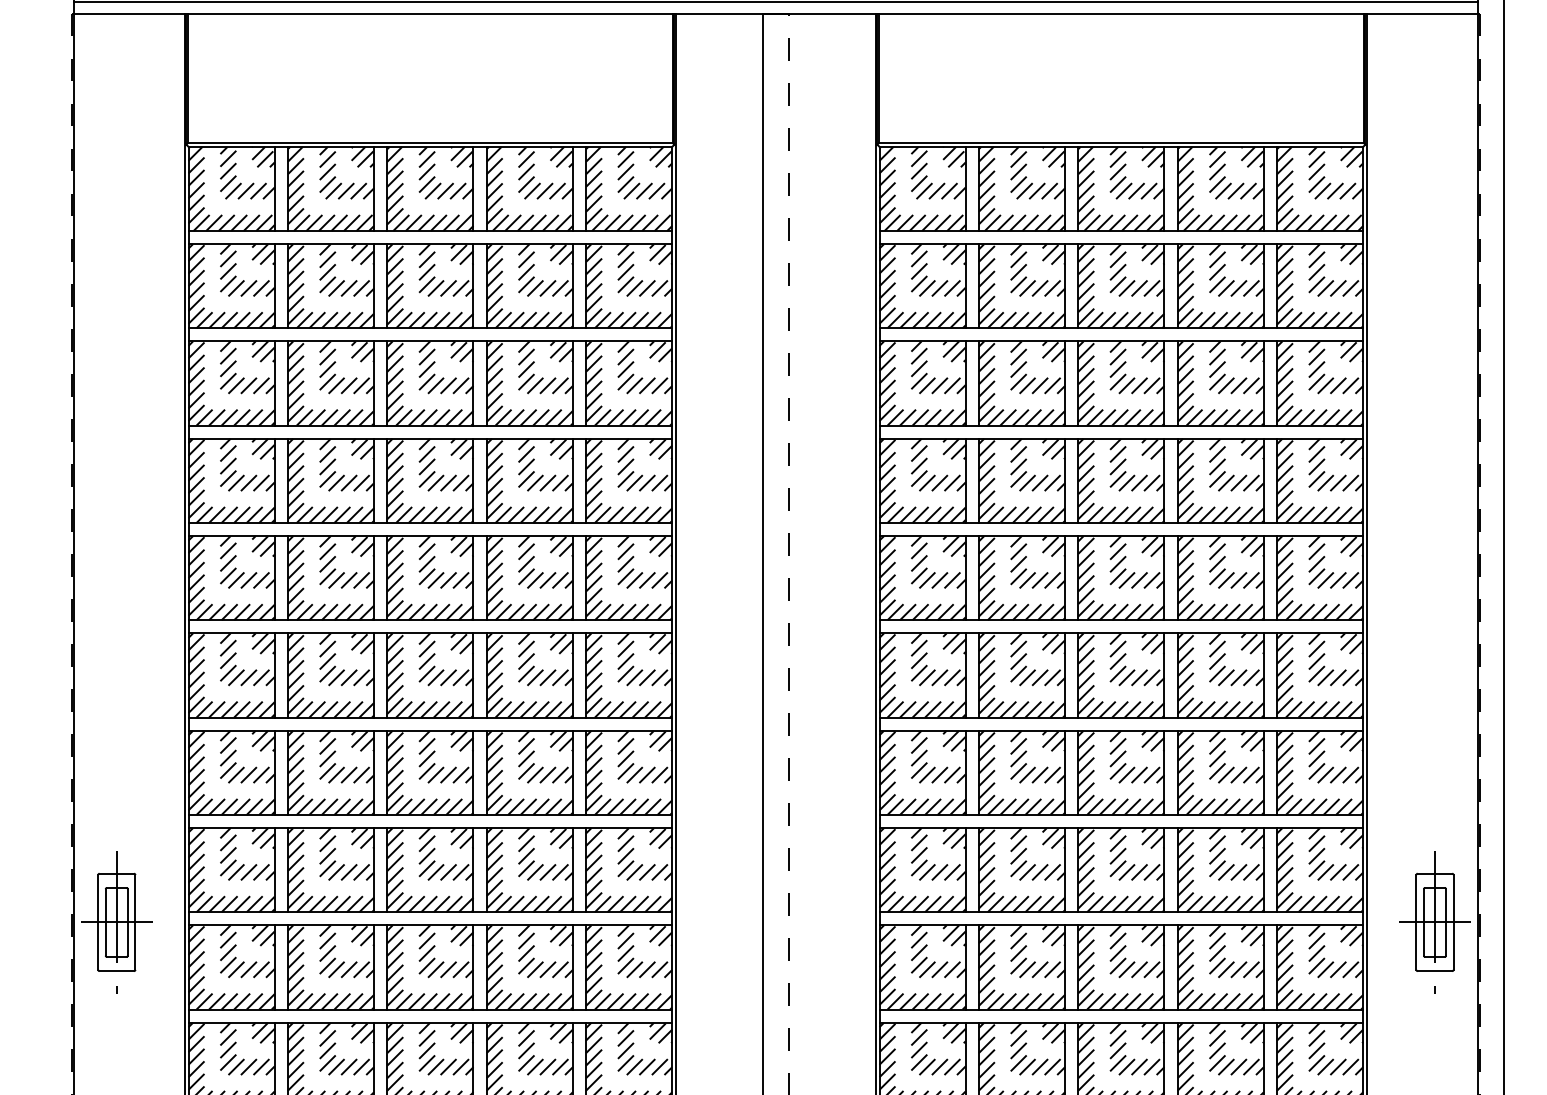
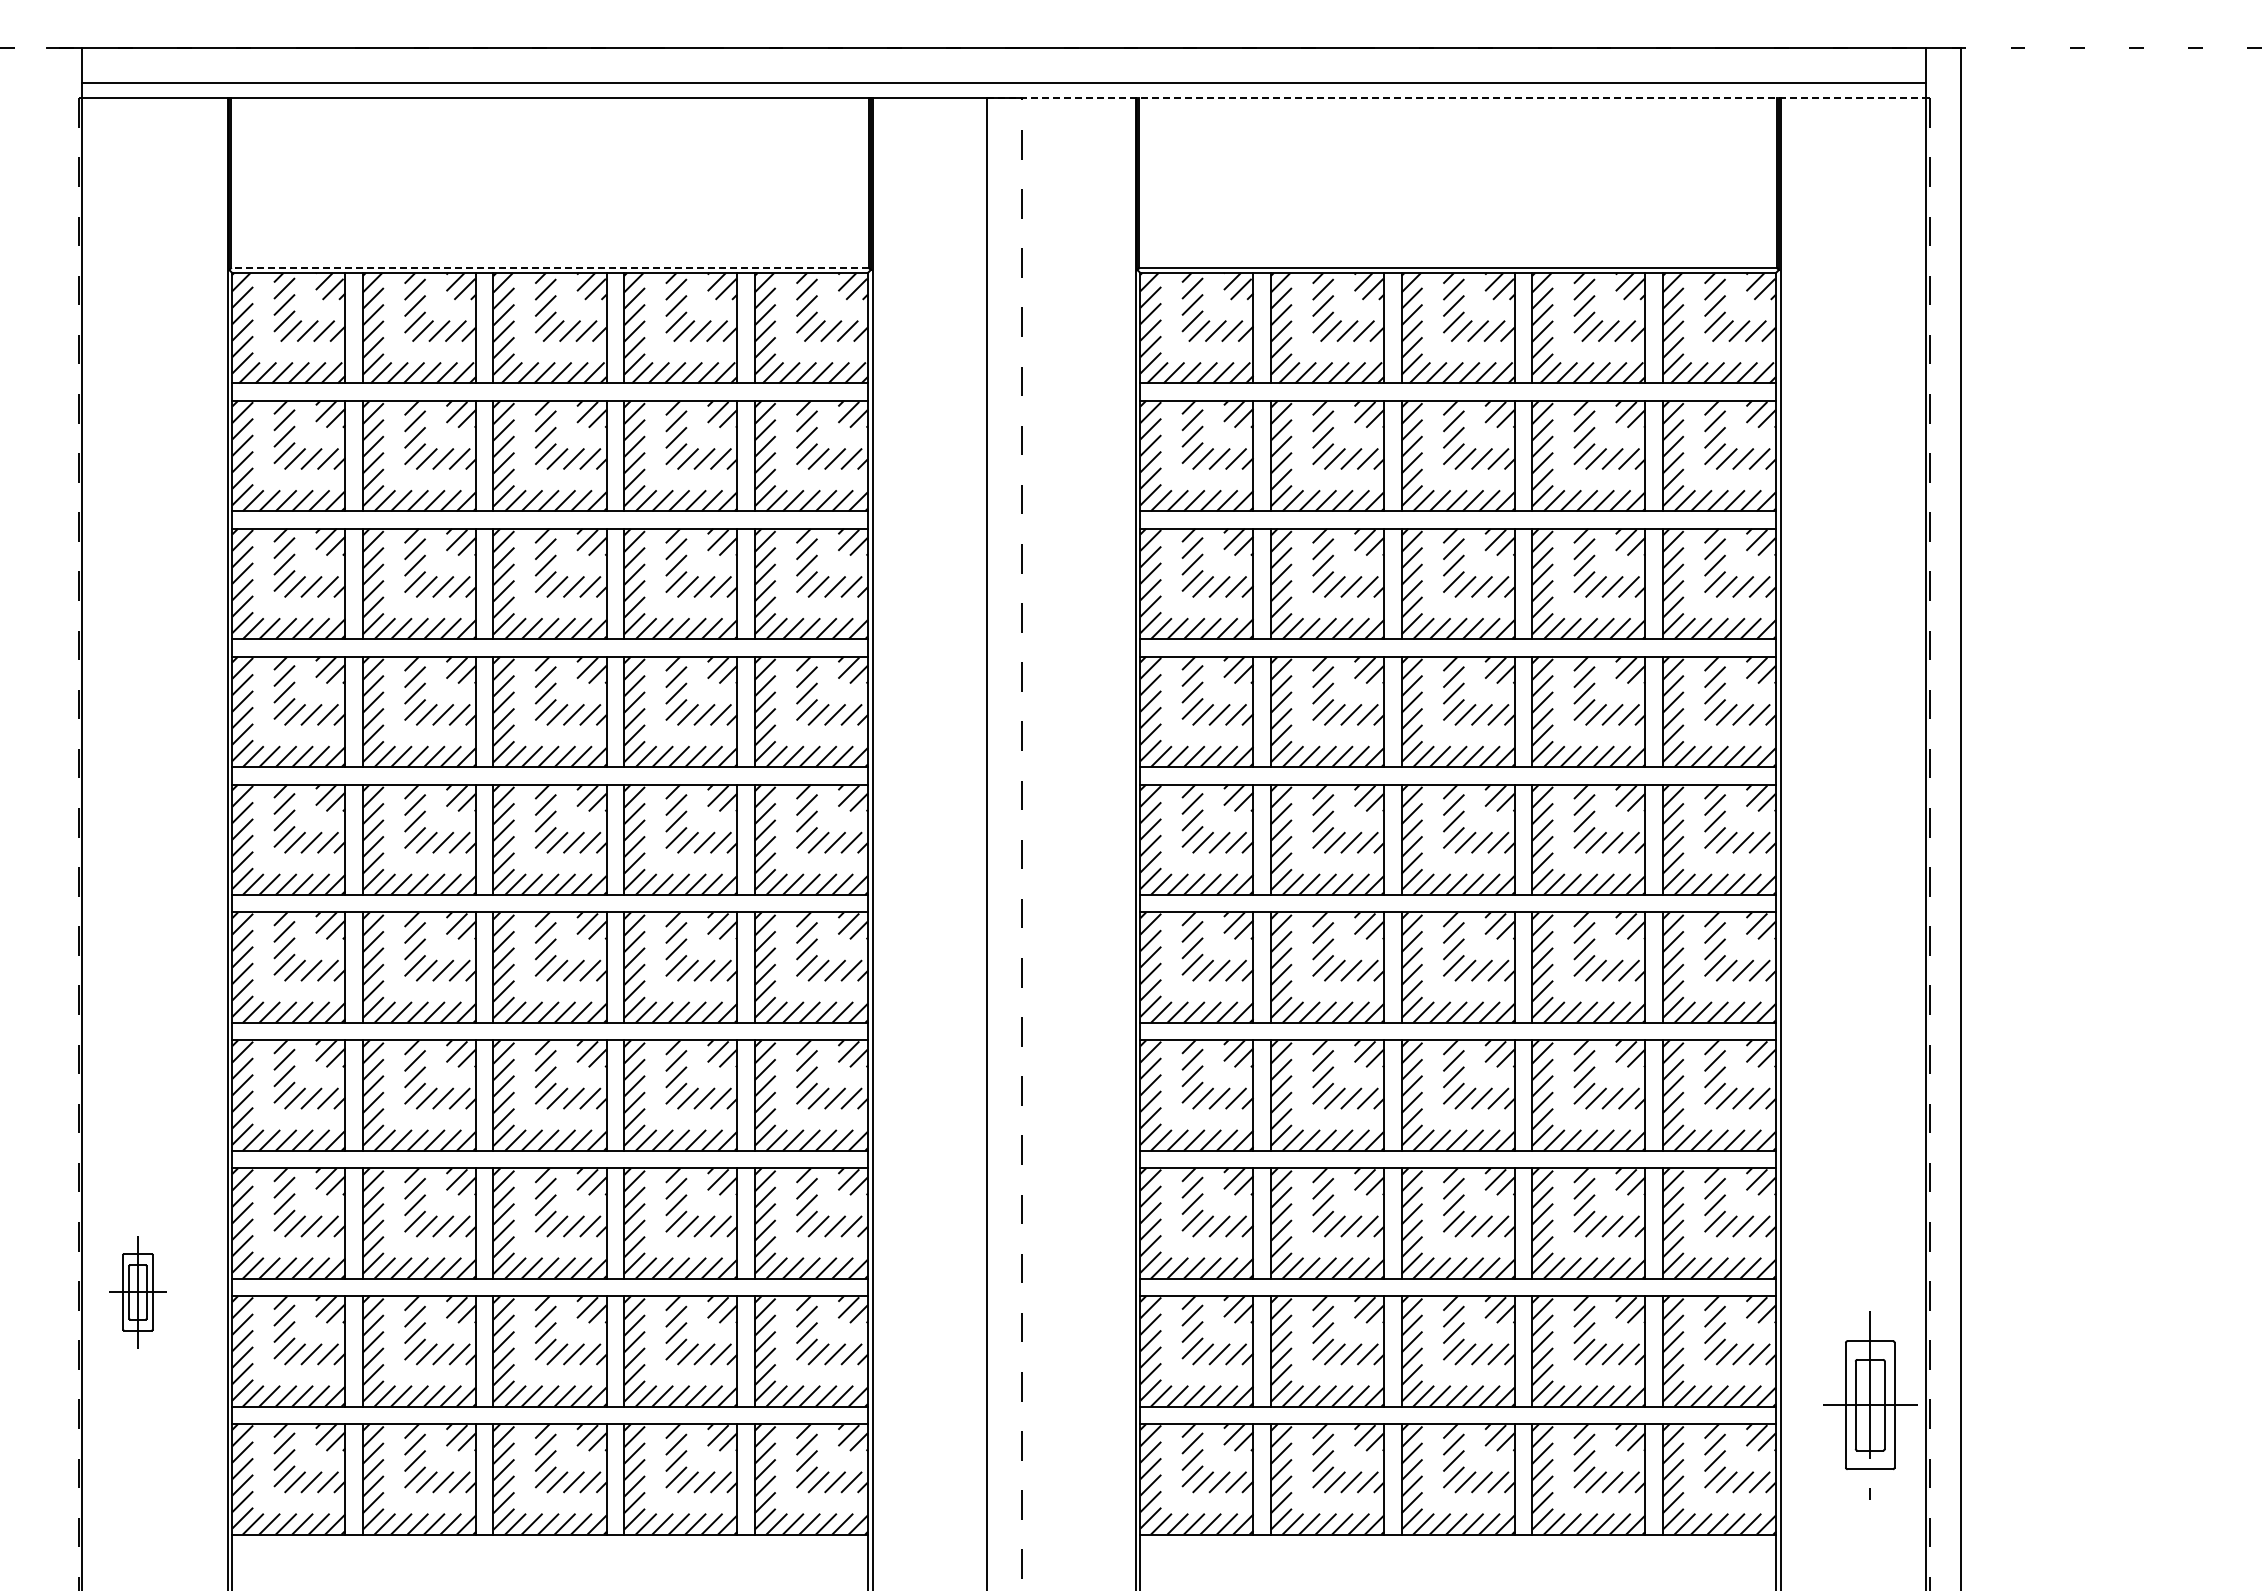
line: (1120, 14) -> (1456, 98), solid -> dashed
line: (430, 143) -> (550, 268), solid -> dashed
part: (116, 922) -> (137, 1292), size x0.6
part: (1435, 922) -> (1870, 1405), moved

